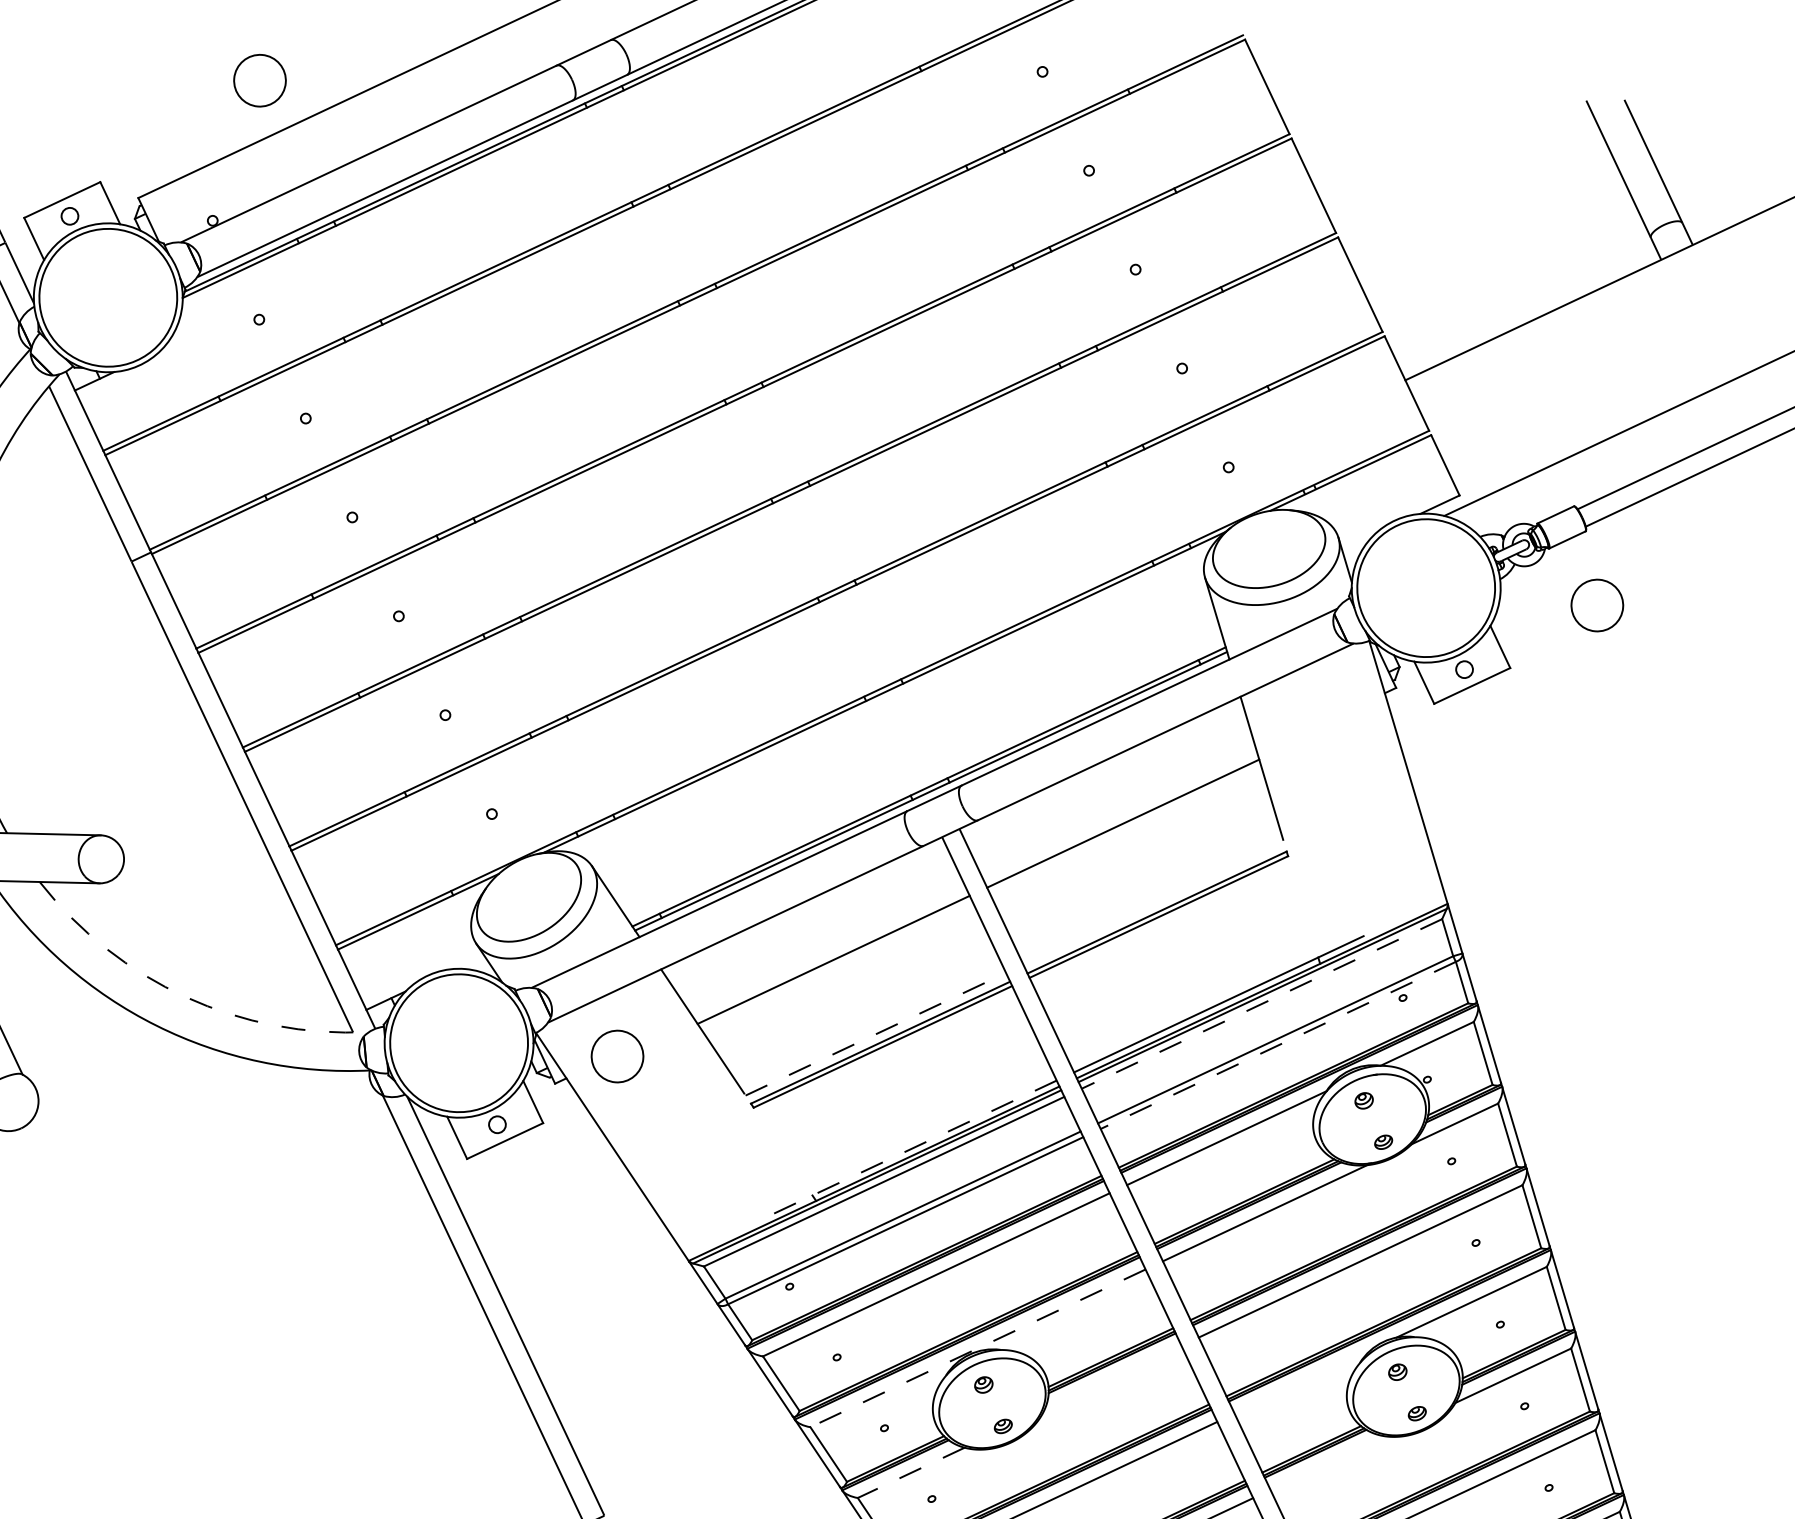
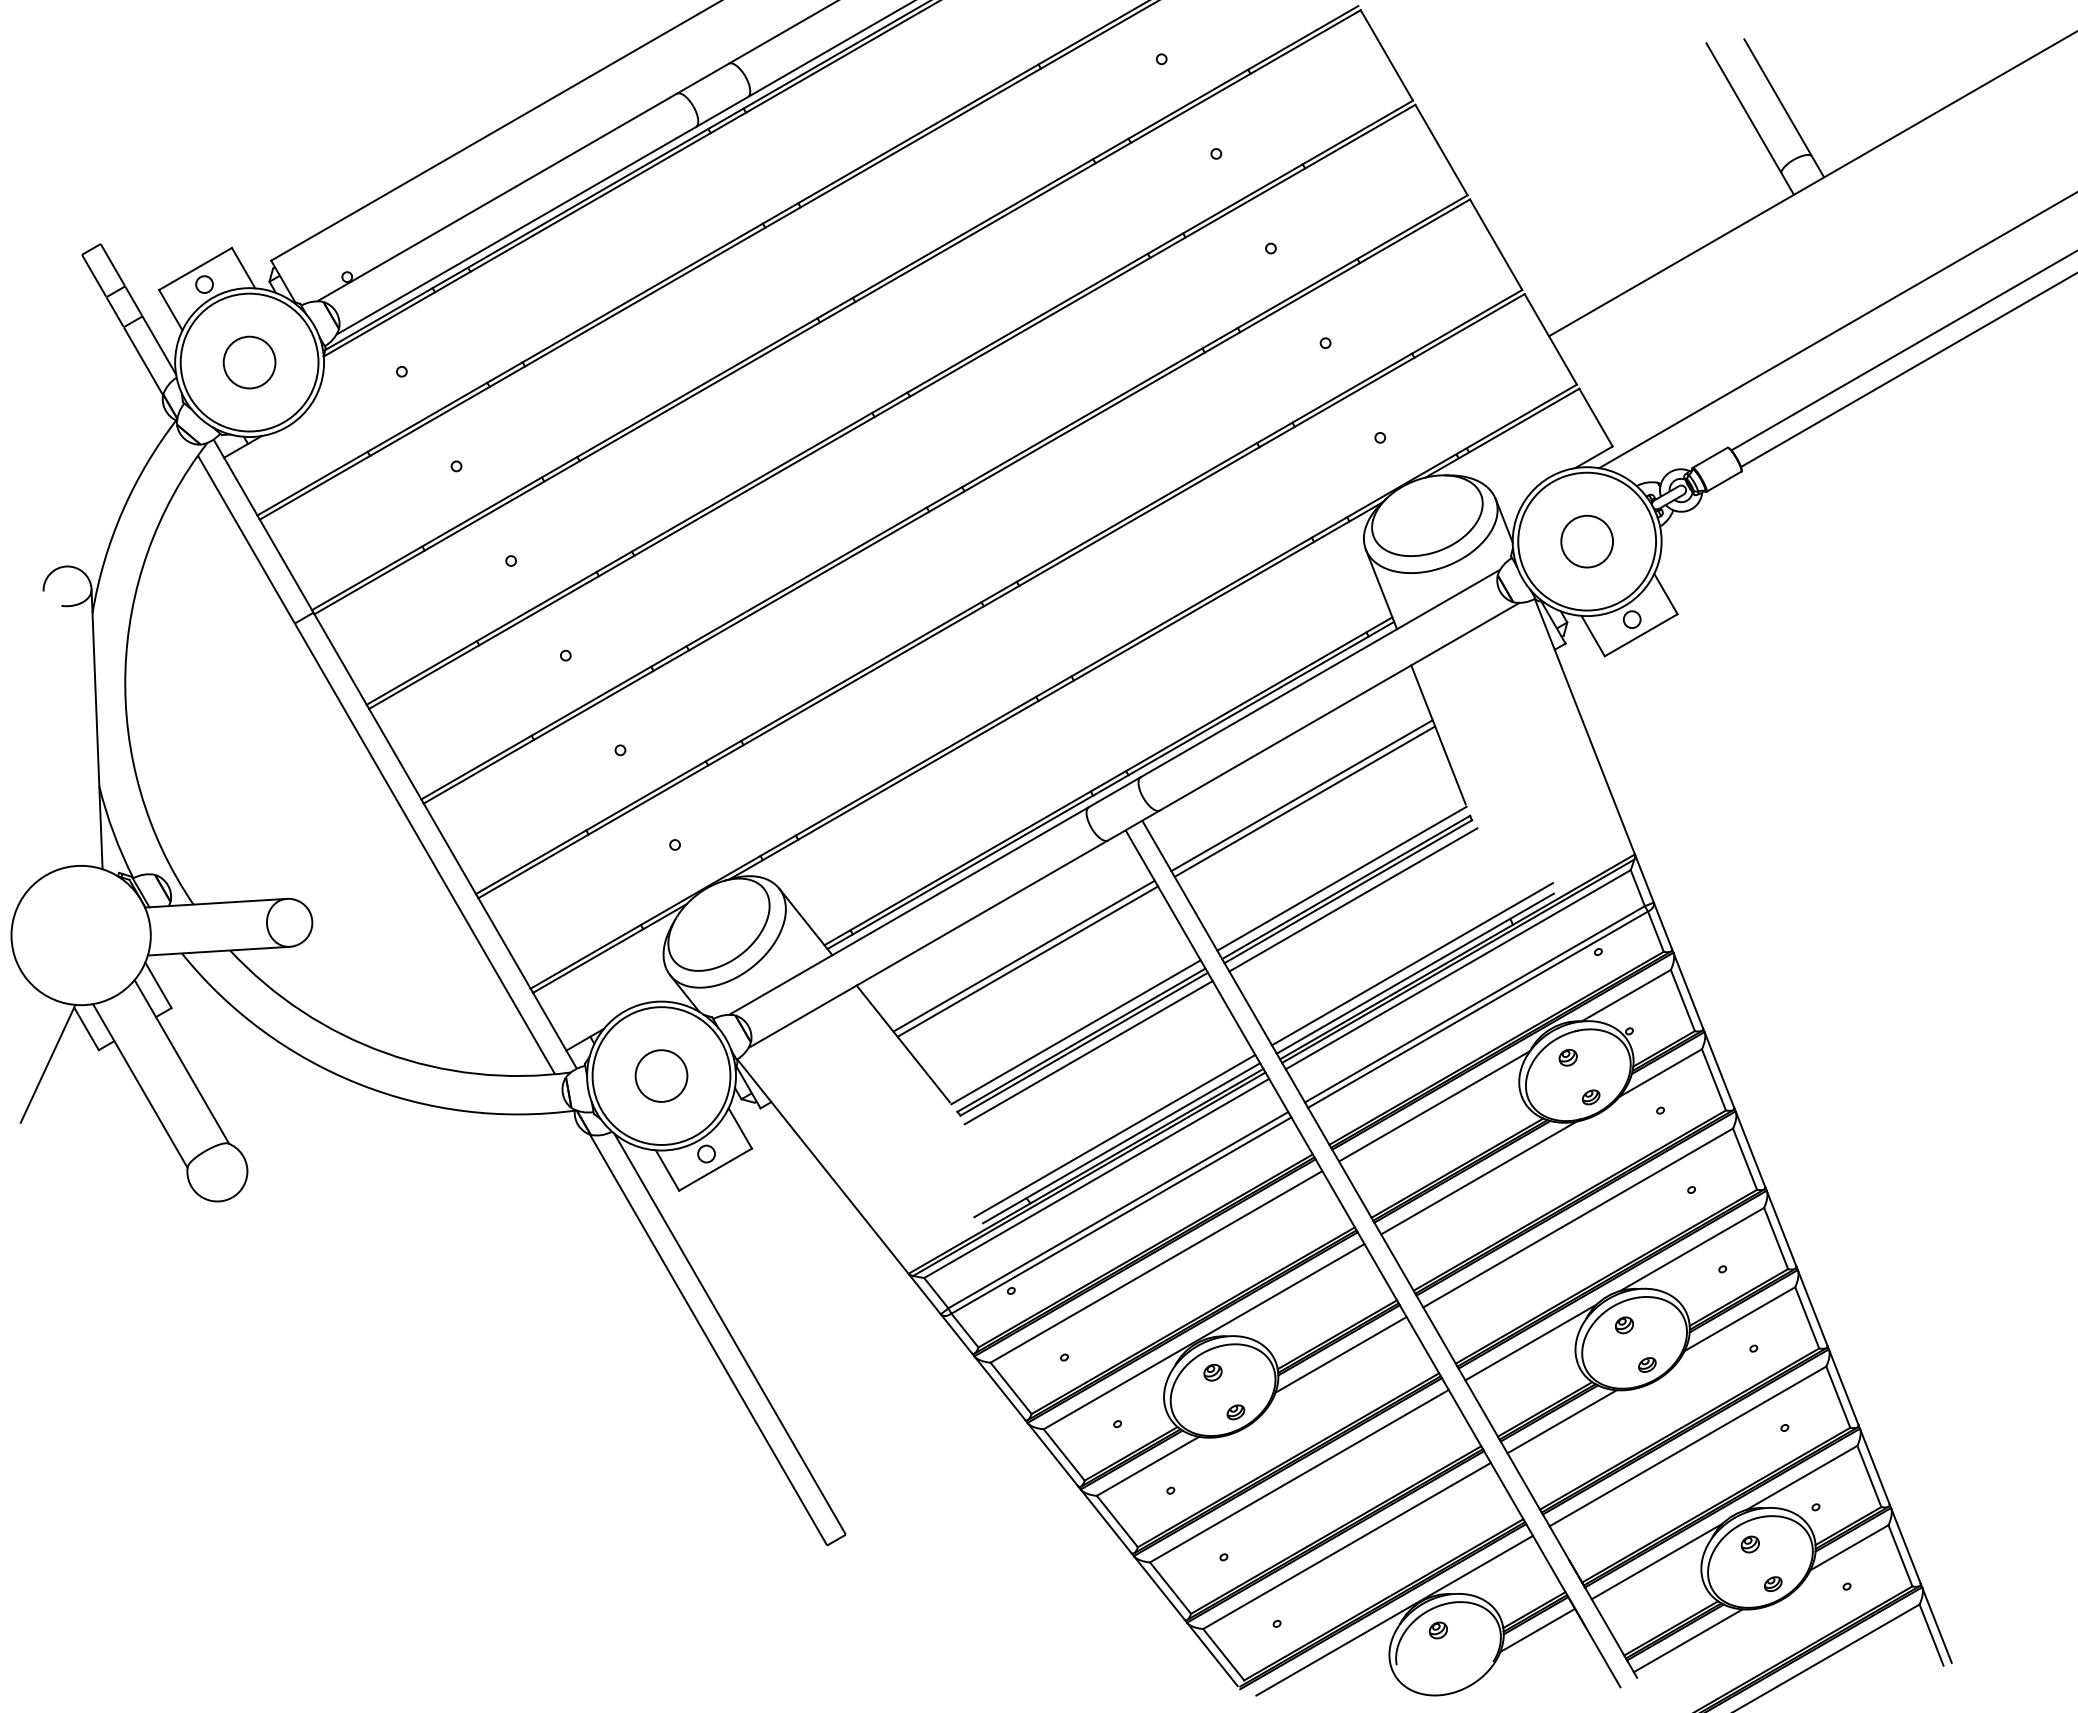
circle: (259, 80) -> (249, 362), moved
circle: (1596, 605) -> (1586, 541), moved
line: (1120, 817) -> (1301, 795), added
line: (1153, 903) -> (1341, 878), added
line: (1163, 925) -> (1353, 899), added
line: (829, 953) -> (1023, 955), added
line: (1216, 994) -> (1412, 964), added
arc: (185, 997) -> (385, 1053), dashed -> solid
line: (1261, 1003) -> (1457, 969), dashed -> solid
line: (876, 1034) -> (1076, 1032), dashed -> solid
line: (1277, 1045) -> (1477, 1009), dashed -> solid
circle: (617, 1055) -> (661, 1075), moved
line: (886, 1055) -> (1088, 1052), added
line: (905, 1140) -> (1114, 1135), added
line: (911, 1148) -> (1121, 1143), dashed -> solid
line: (977, 1348) -> (1203, 1336), dashed -> solid
line: (1112, 1377) -> (1340, 1354), added
line: (1302, 1381) -> (1530, 1342), added
line: (1327, 1462) -> (1561, 1421), added
line: (910, 1472) -> (1147, 1466), dashed -> solid

